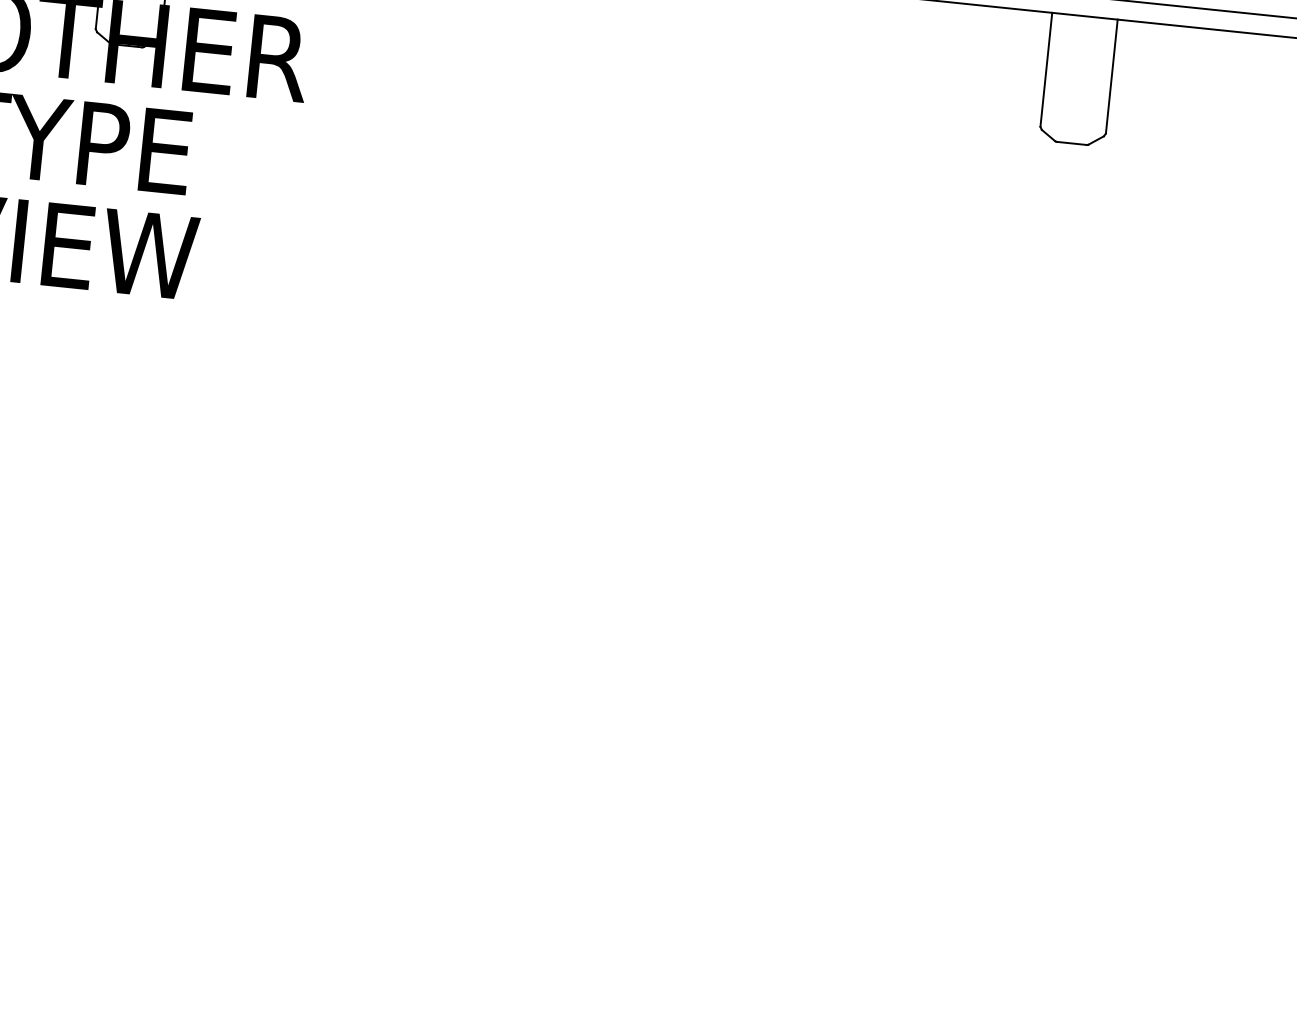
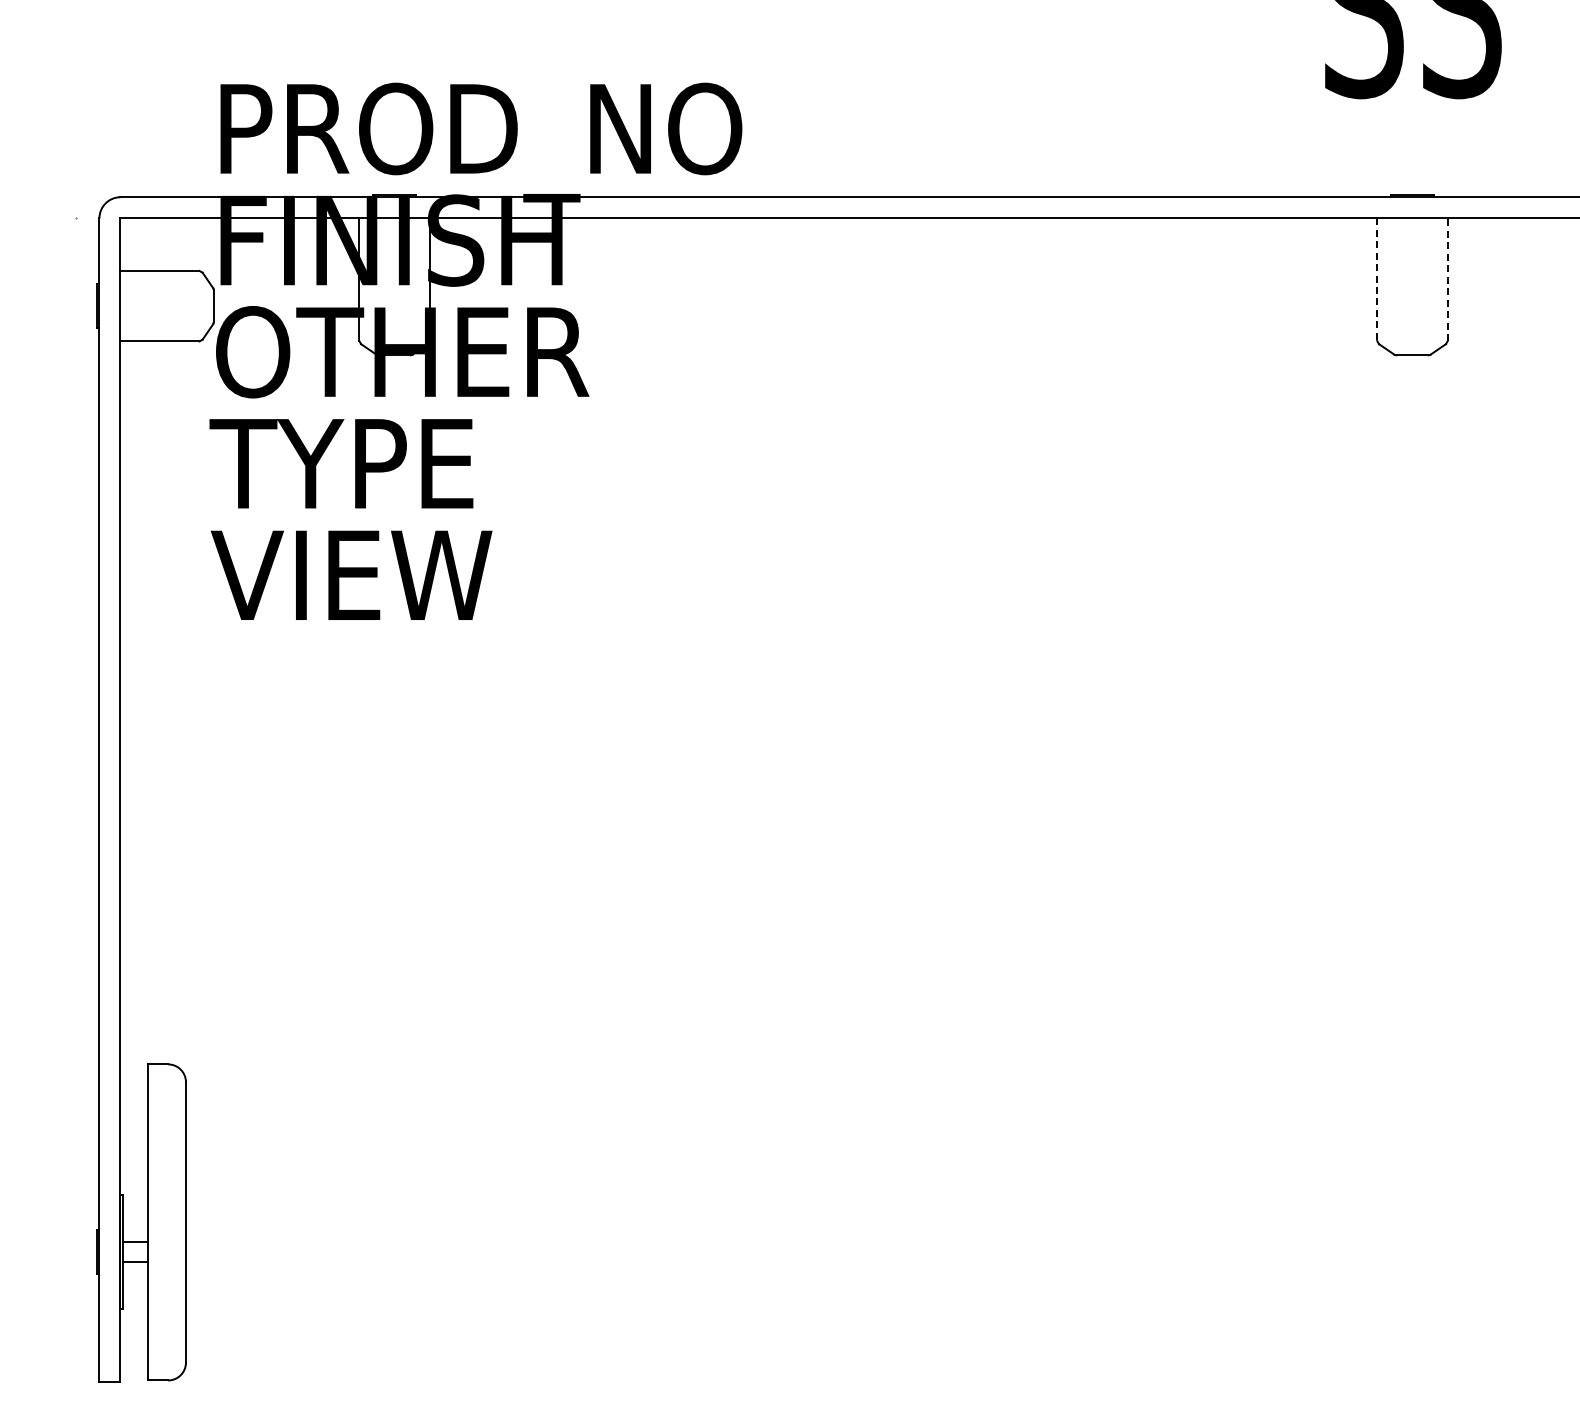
line: (1046, 70) -> (1377, 280), solid -> dashed
line: (1111, 76) -> (1447, 279), solid -> dashed

